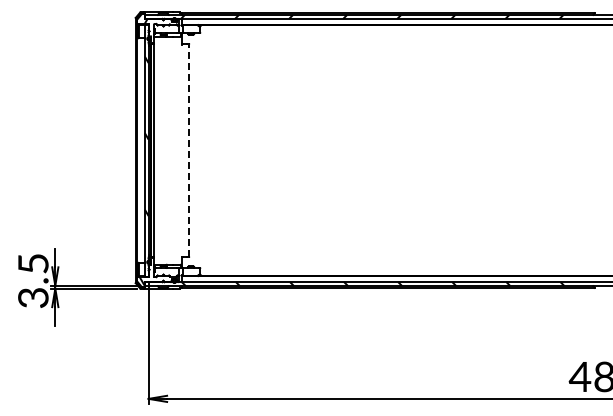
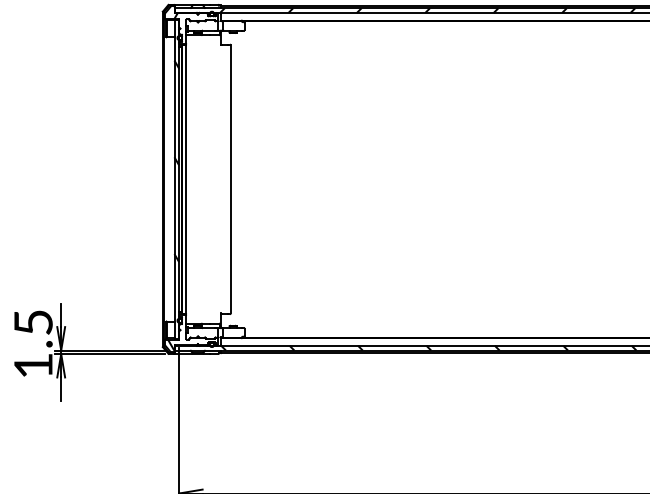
line: (189, 150) -> (230, 179), dashed -> solid
text: (33, 297) -> (33, 365), 3.5 -> 1.5

